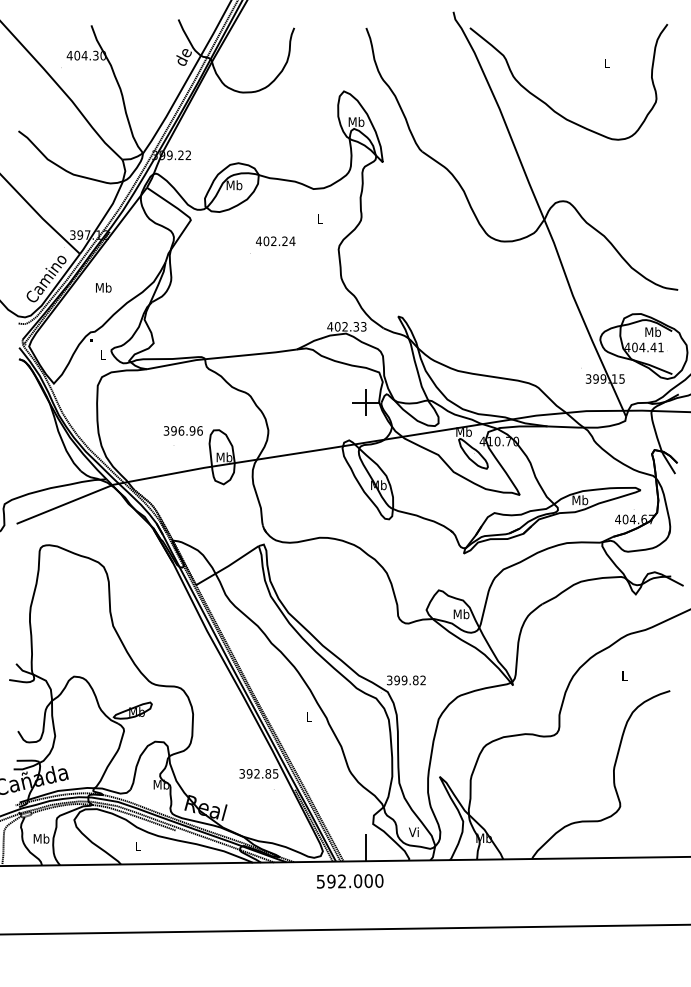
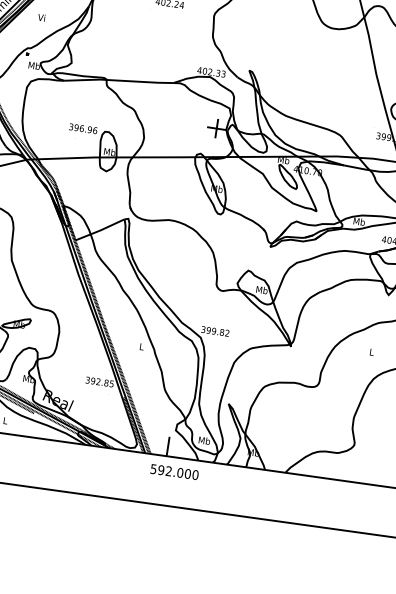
text: (103, 287) -> (41, 17), Mb -> Vi
text: (103, 354) -> (34, 65), L -> Mb
text: (414, 832) -> (204, 440), Vi -> Mb
text: (350, 881) -> (174, 472), moved

